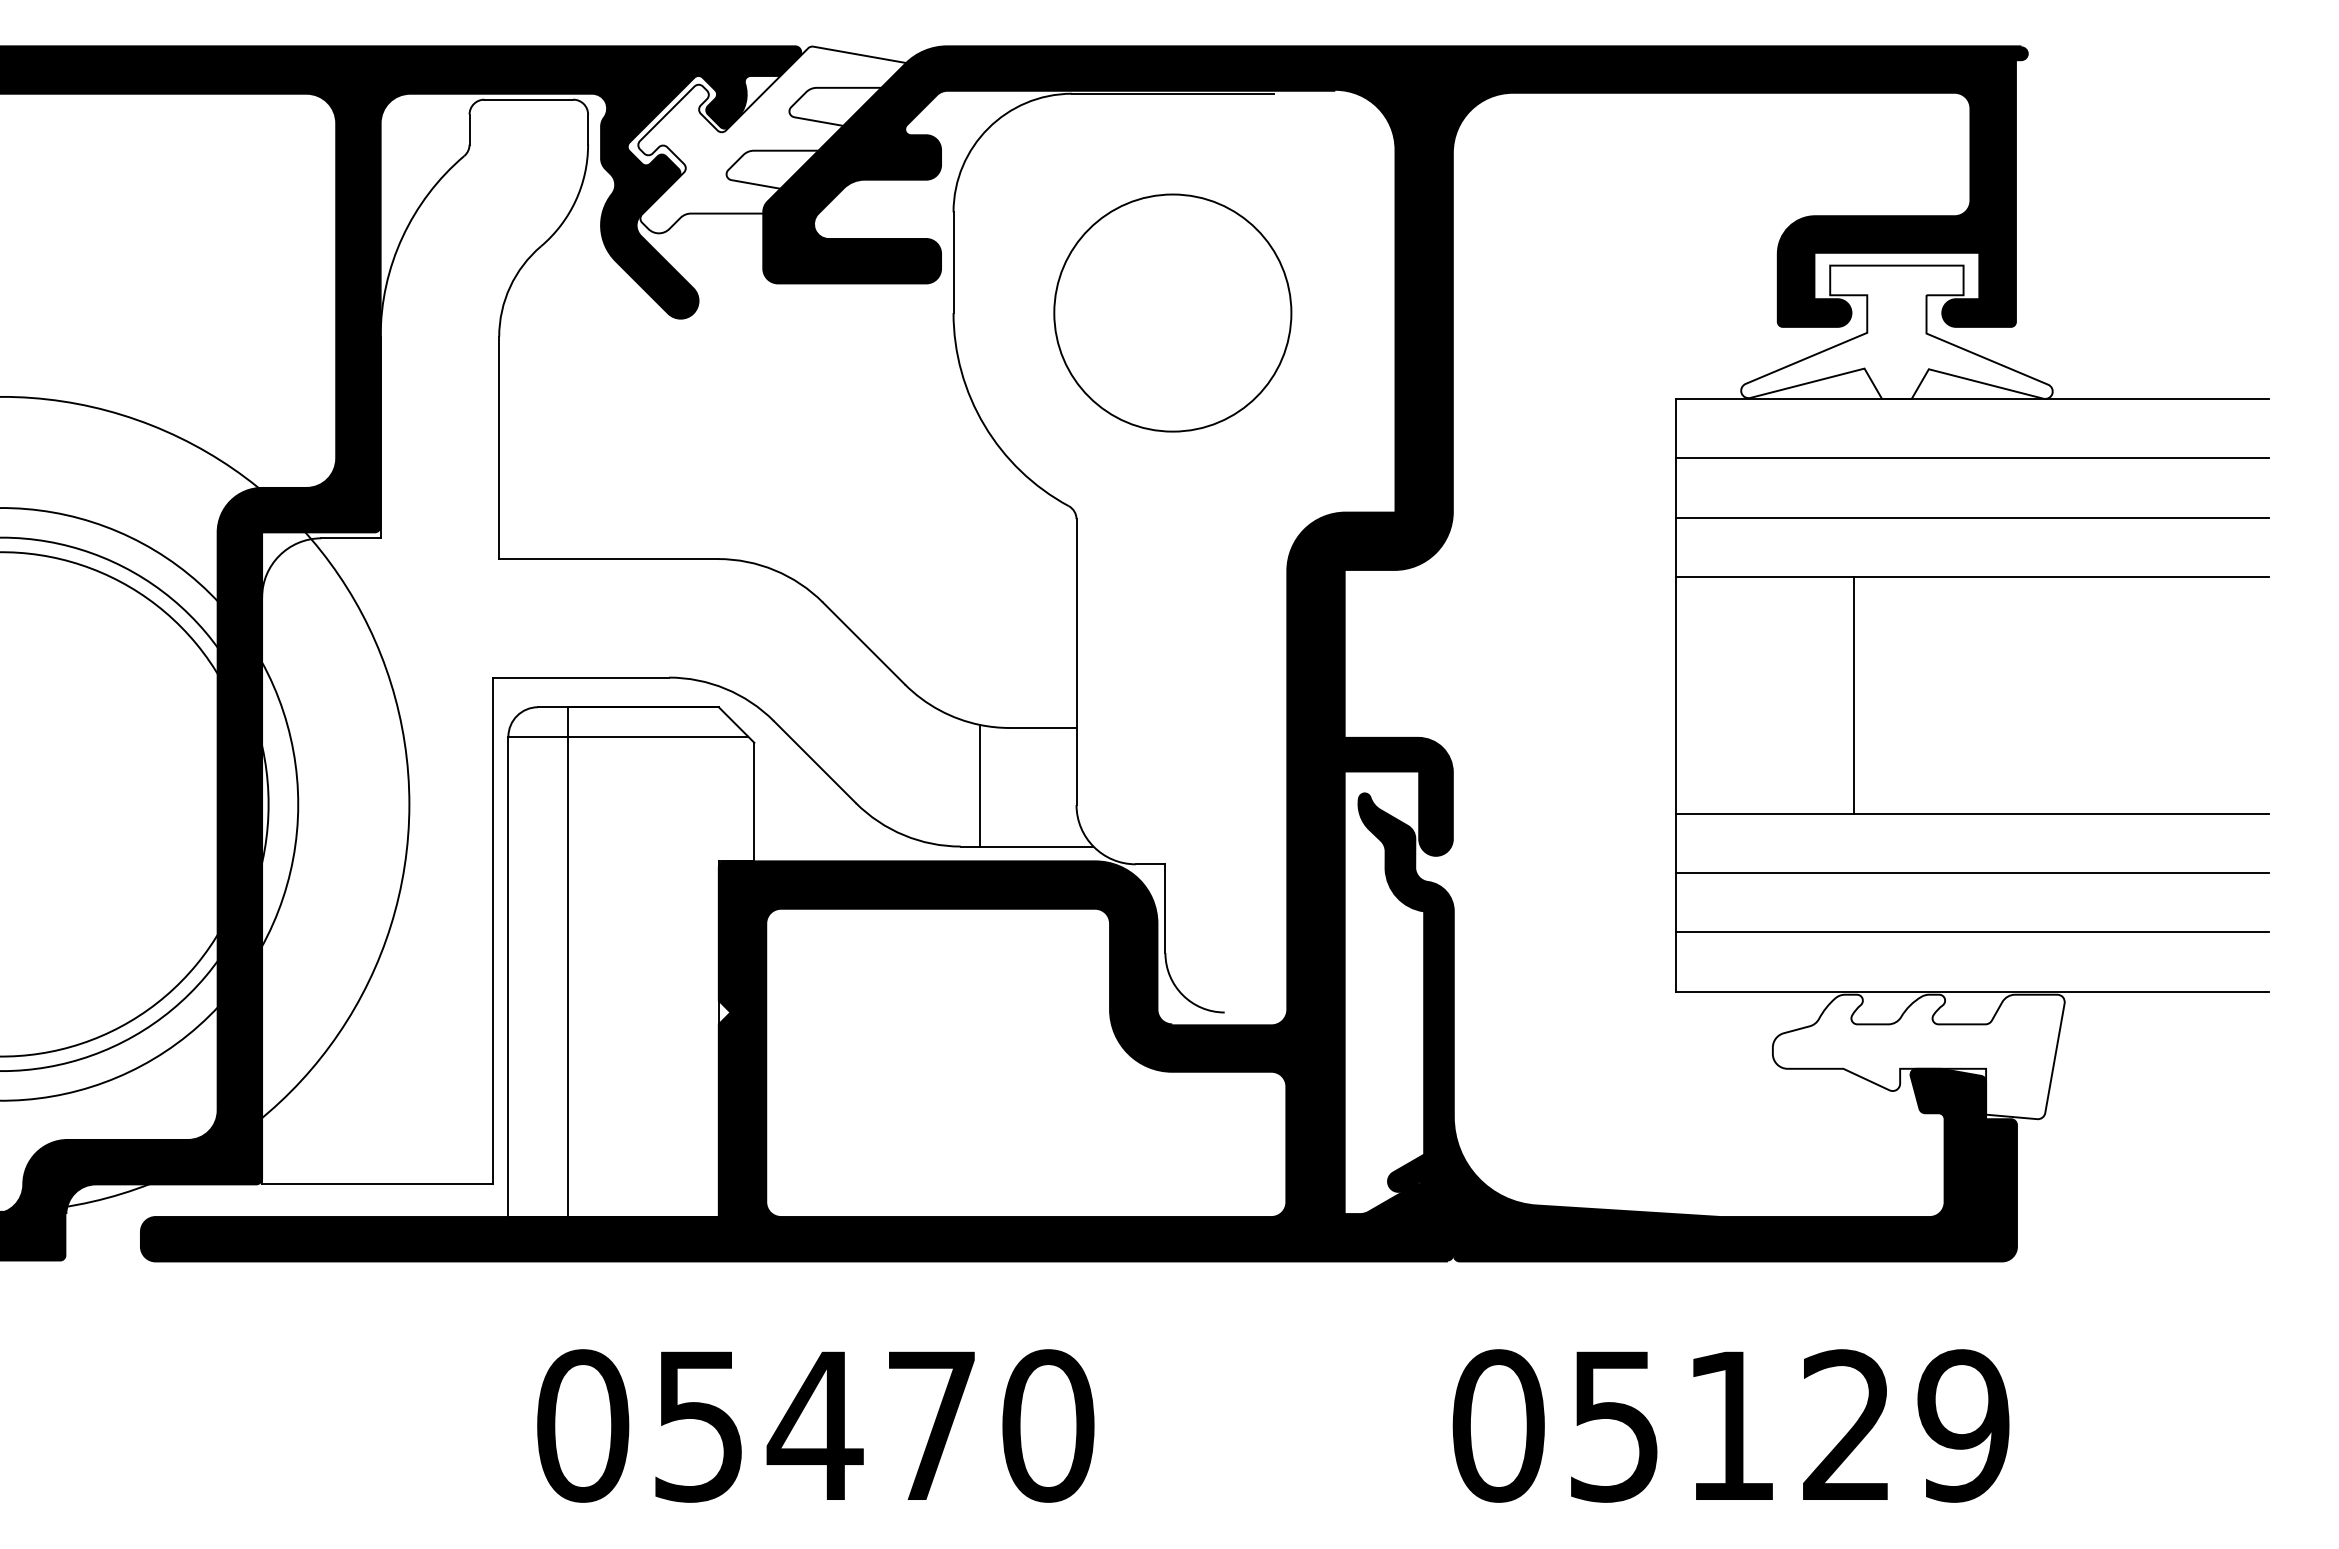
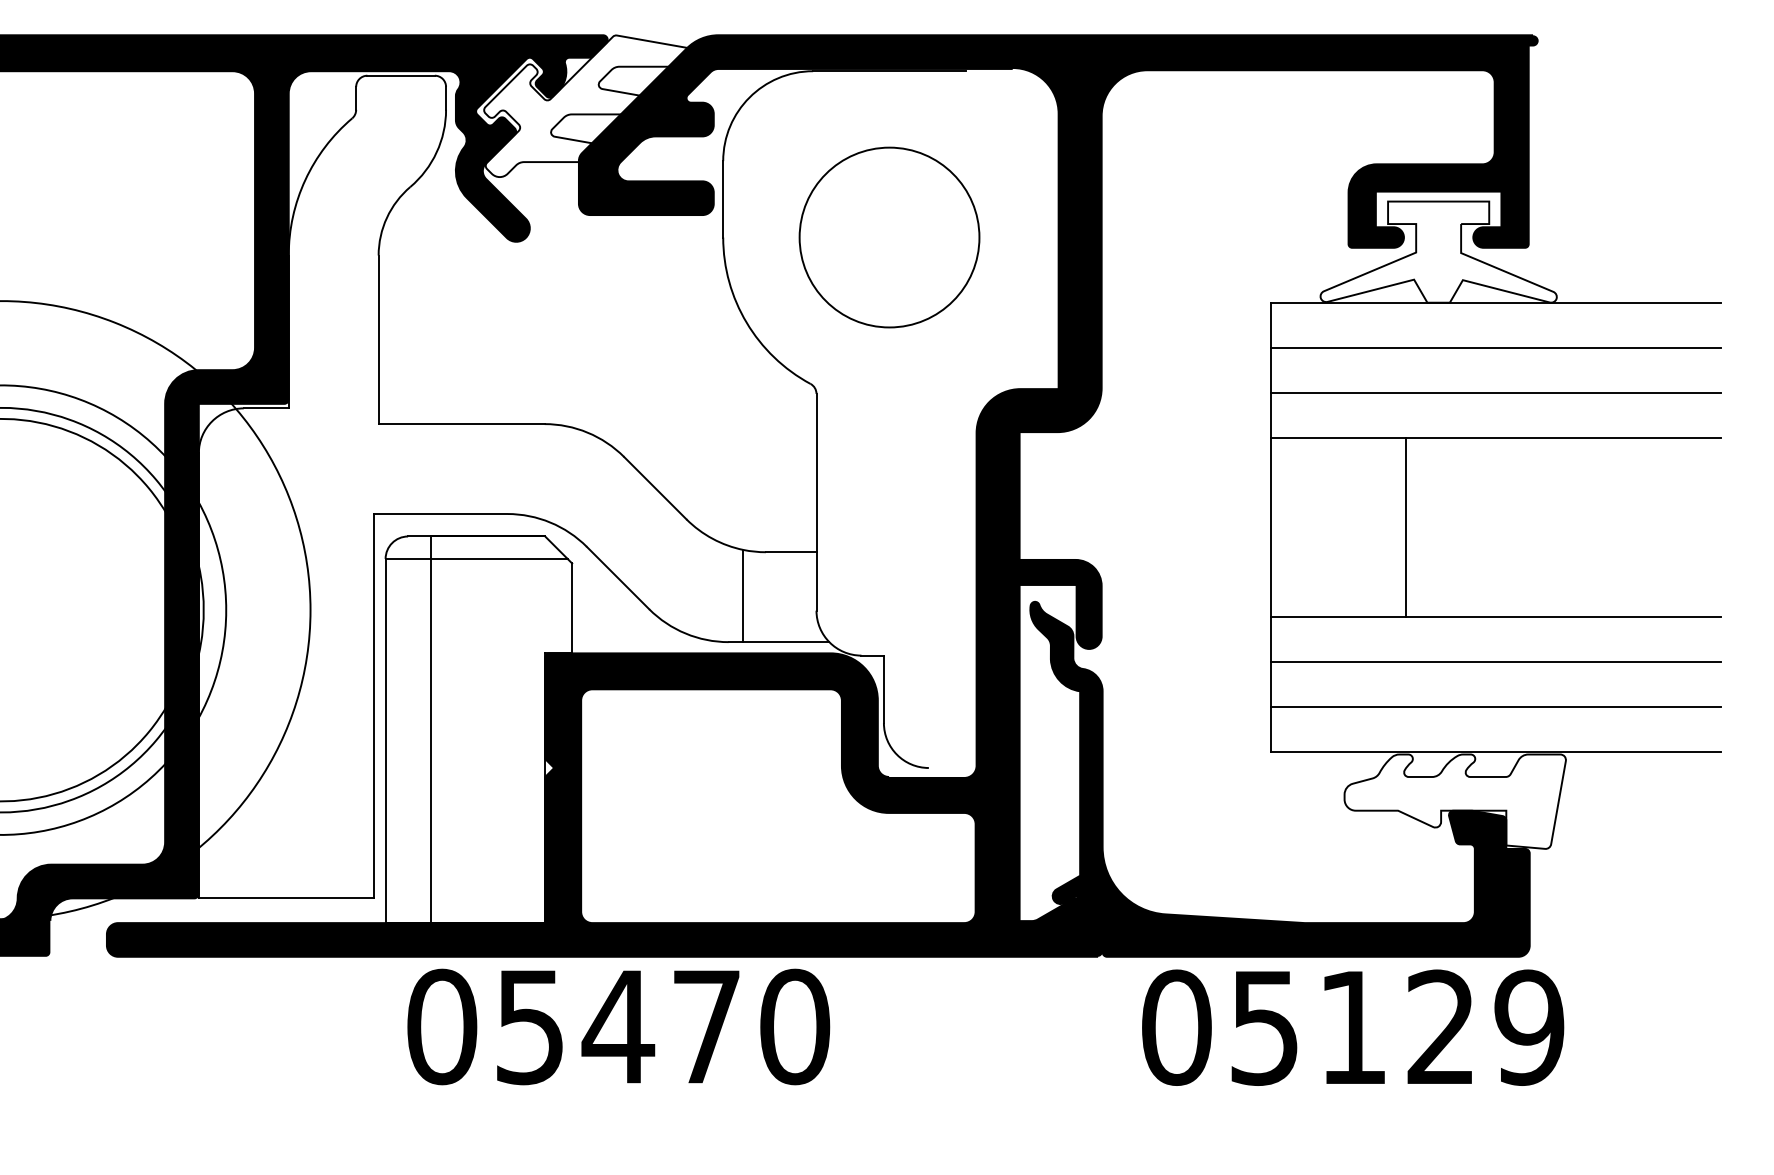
text: (815, 1425) -> (618, 1026), moved
text: (1730, 1425) -> (1352, 1027), moved

